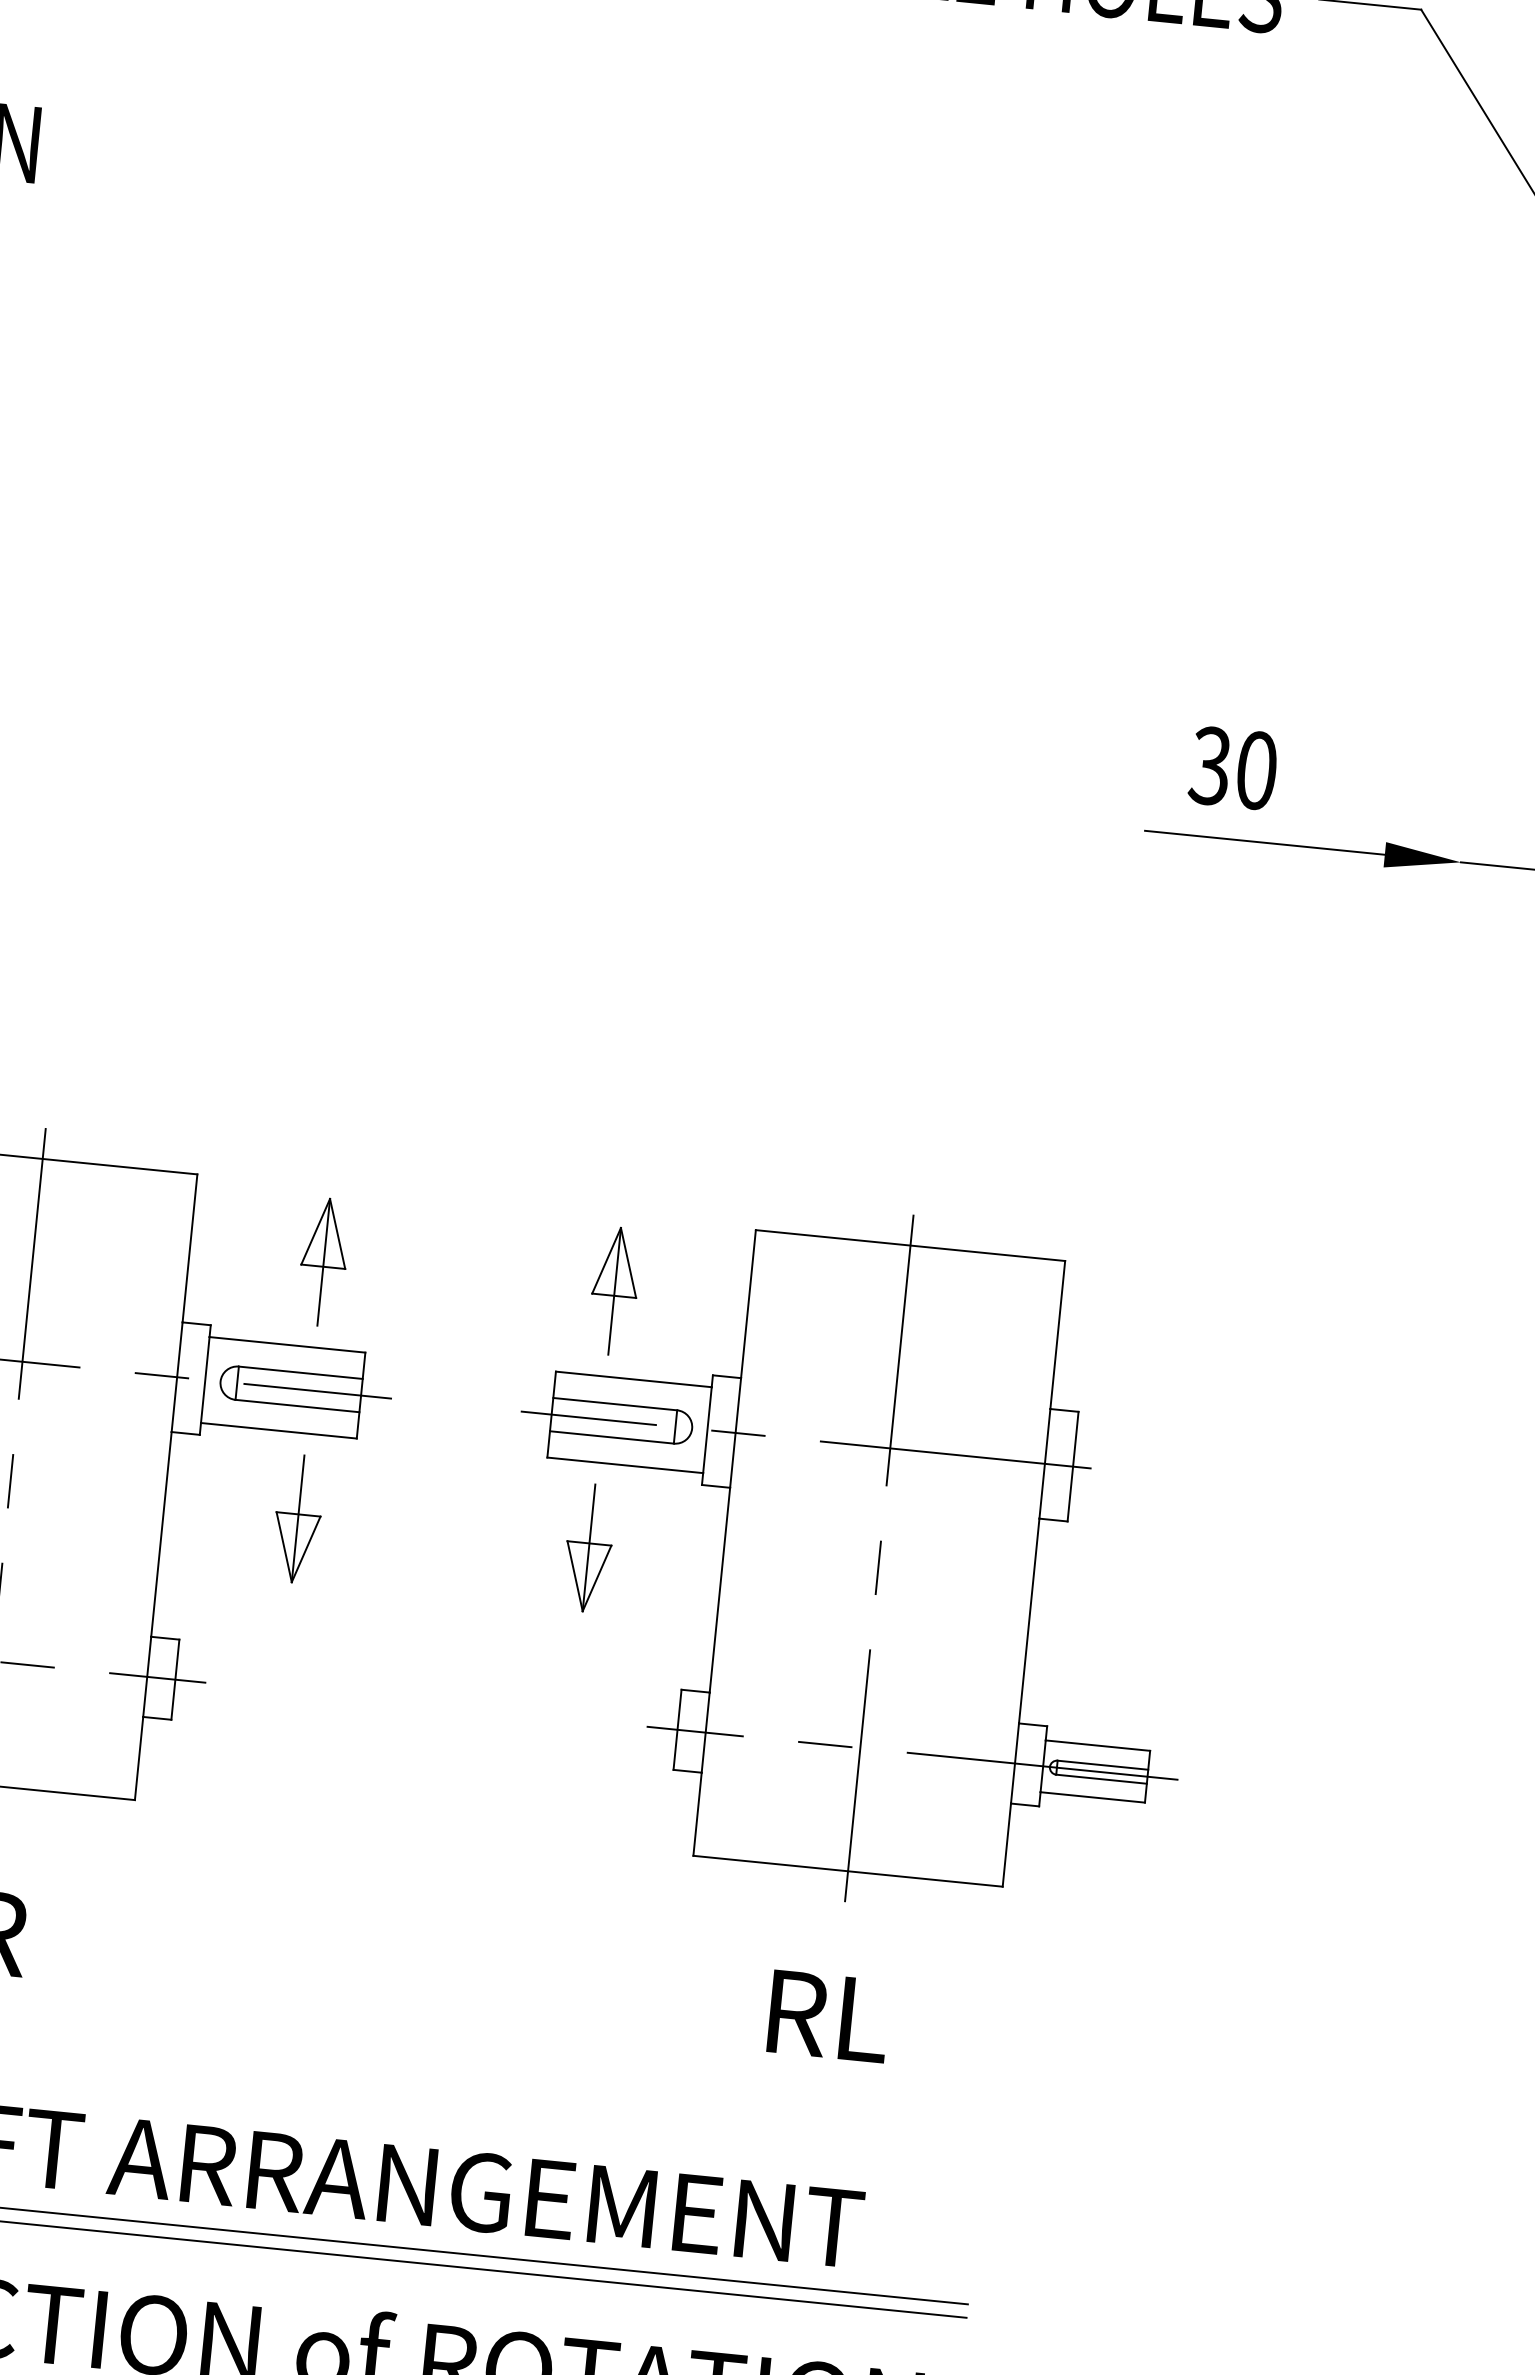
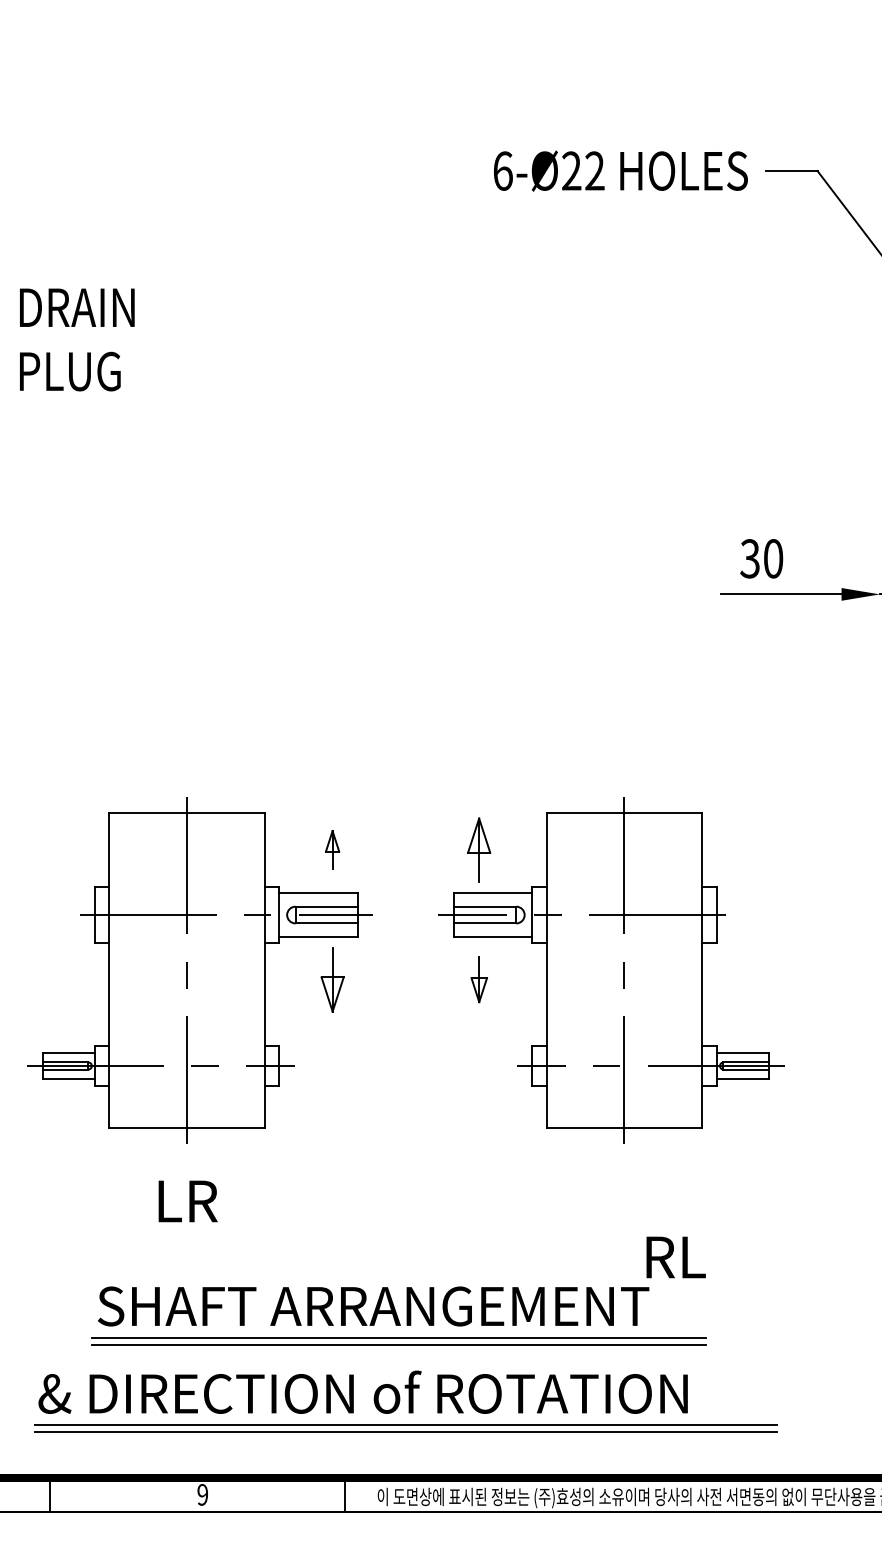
part: (323, 1260) -> (332, 849), size x0.6
part: (589, 1547) -> (479, 979), size x0.7
text: (827, 2016) -> (675, 1257), moved

